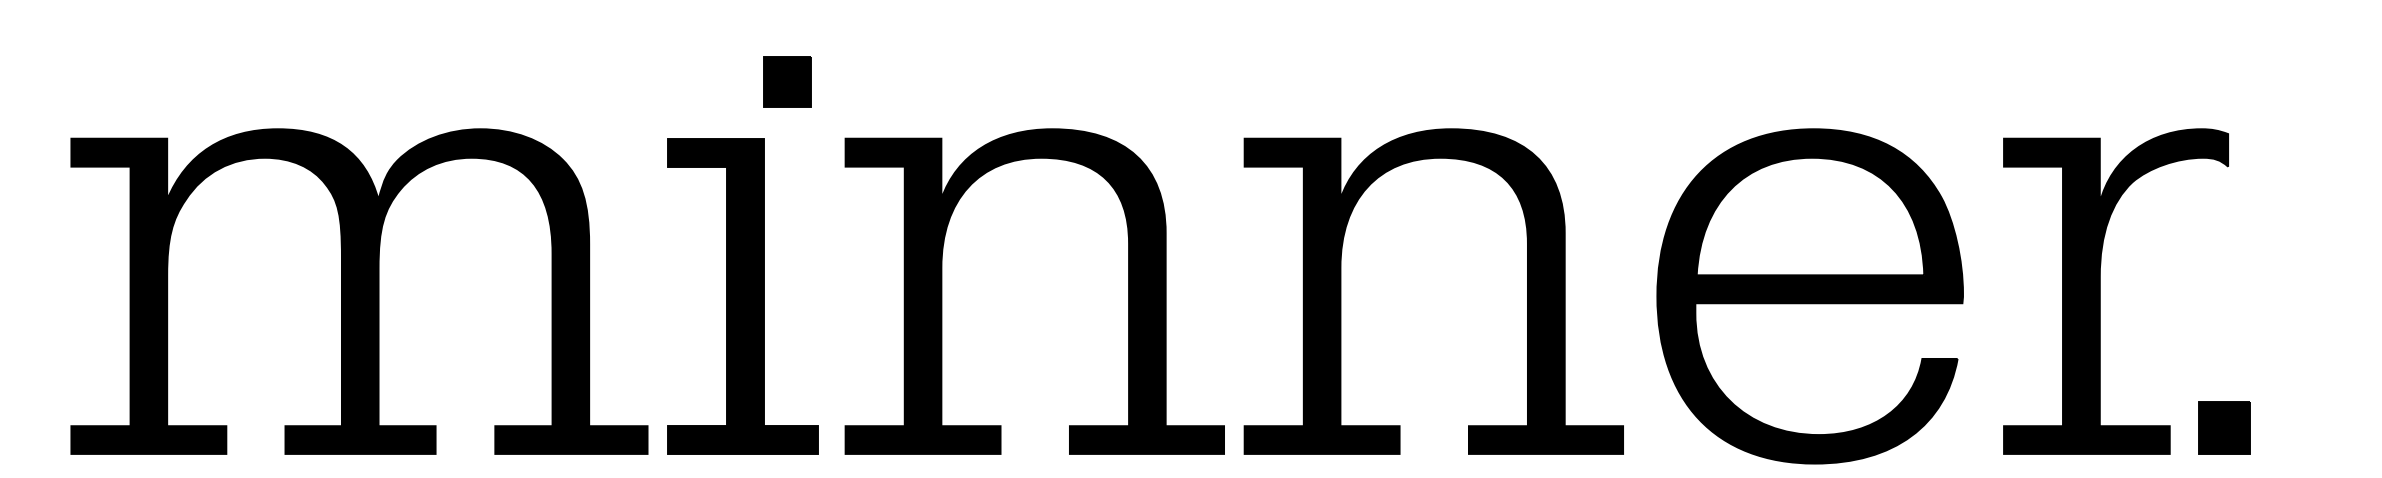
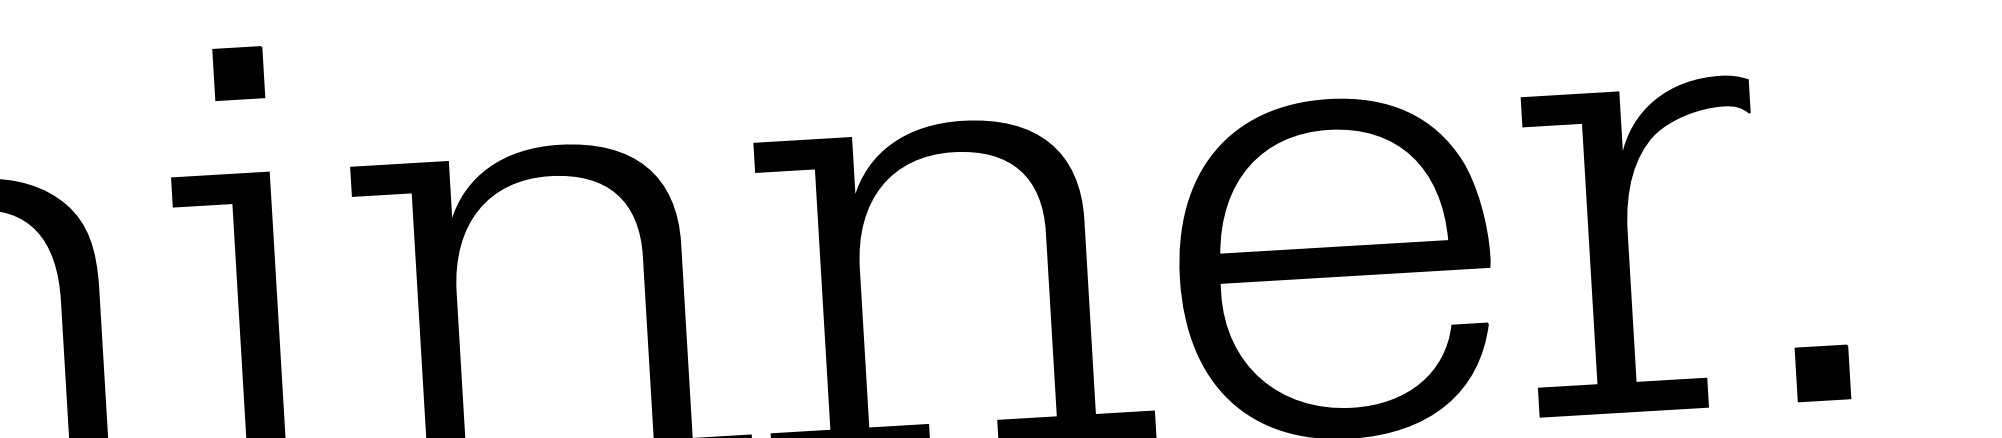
part: (787, 81) -> (238, 72), moved
part: (2224, 427) -> (1823, 373), moved

